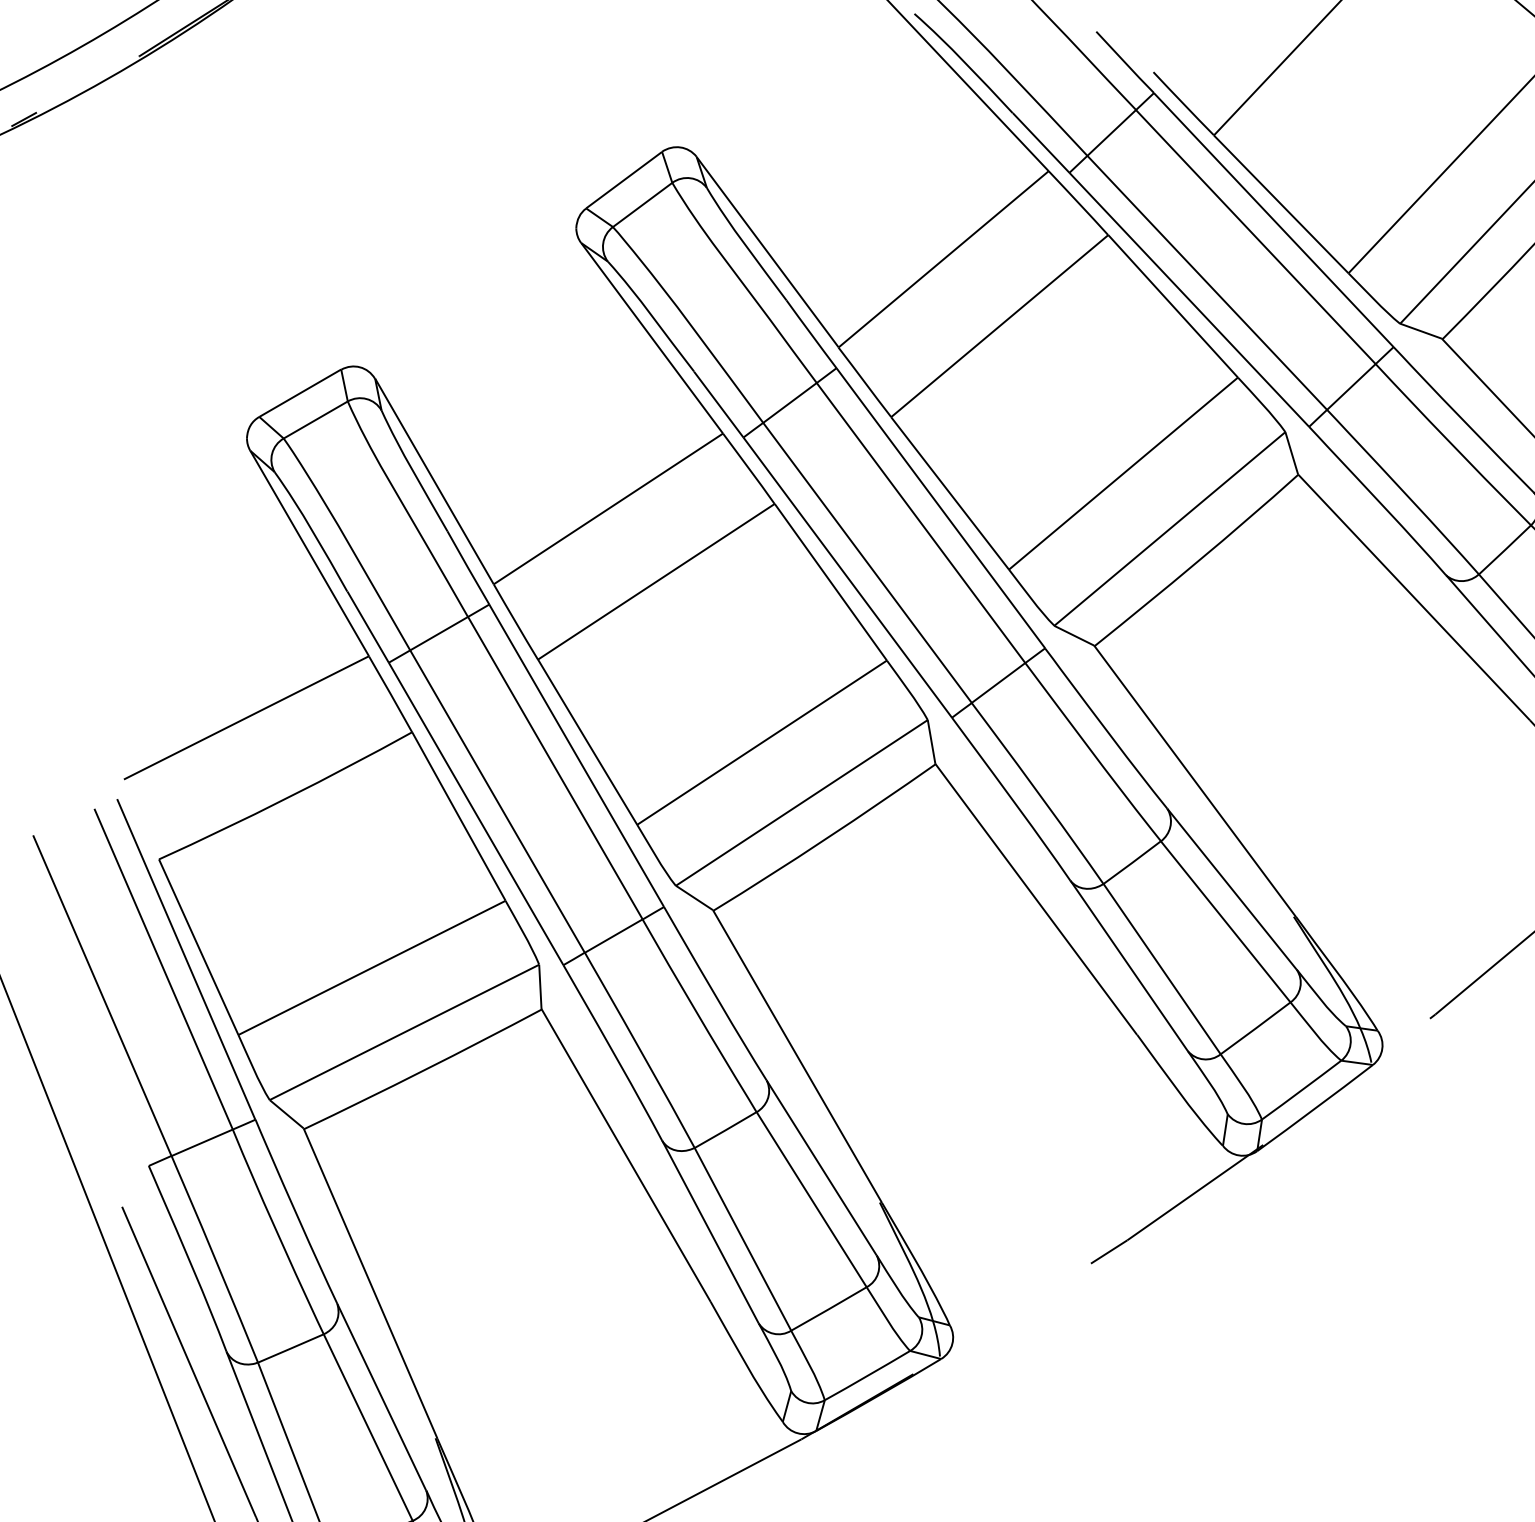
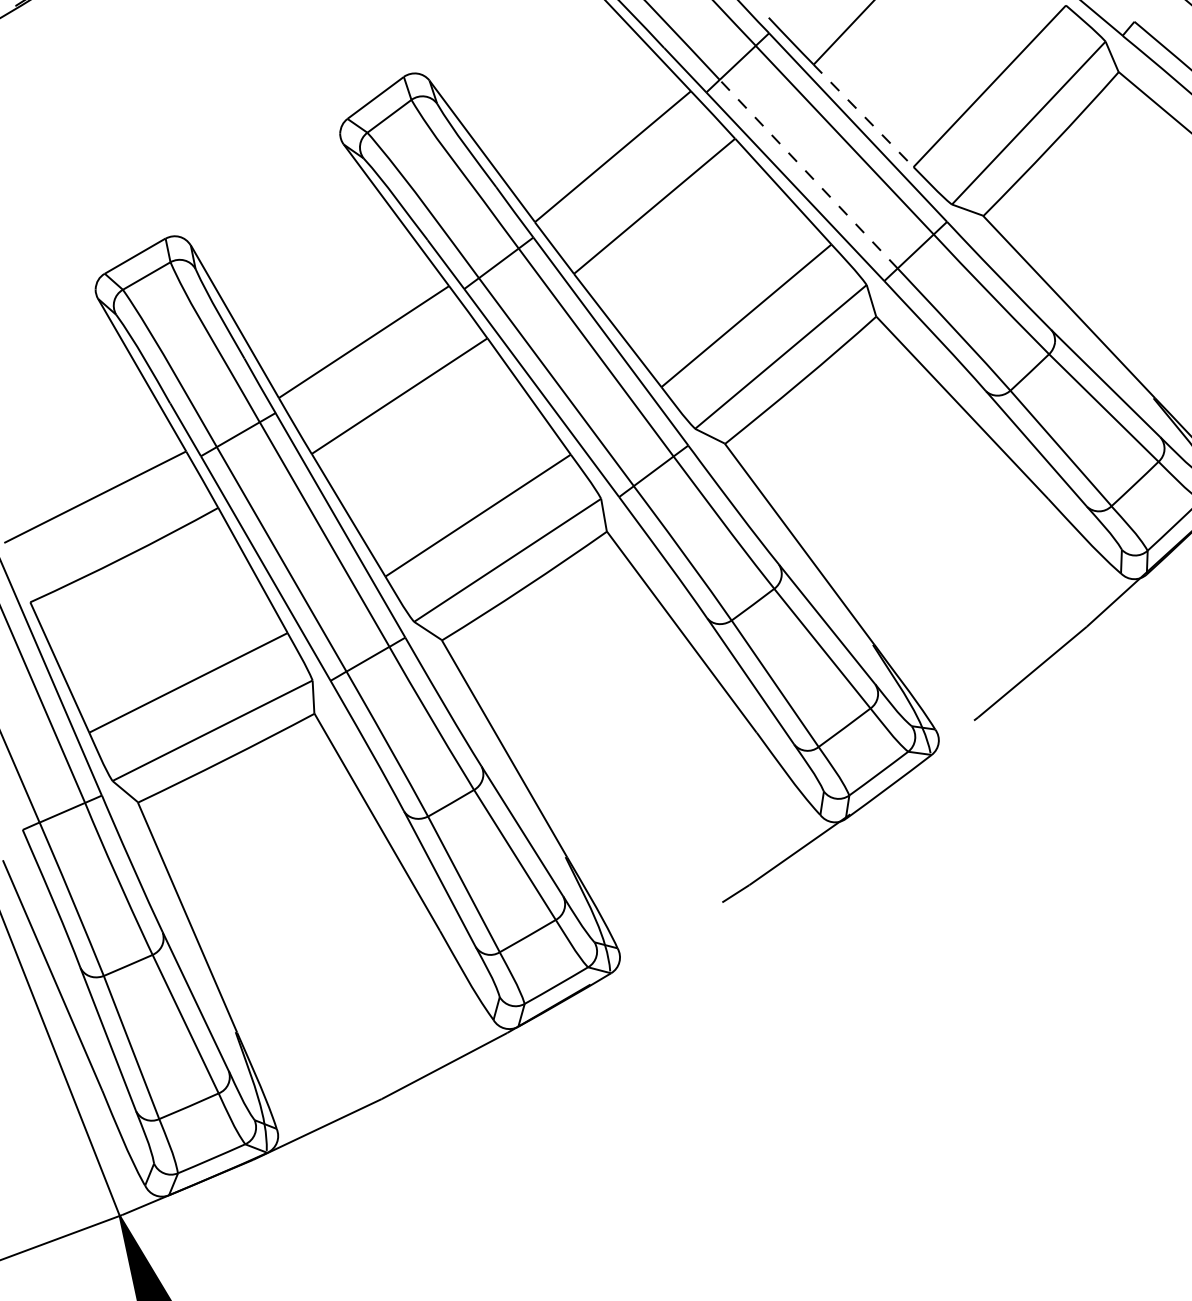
line: (1281, 203) -> (863, 115), solid -> dashed
line: (1206, 283) -> (808, 174), solid -> dashed

